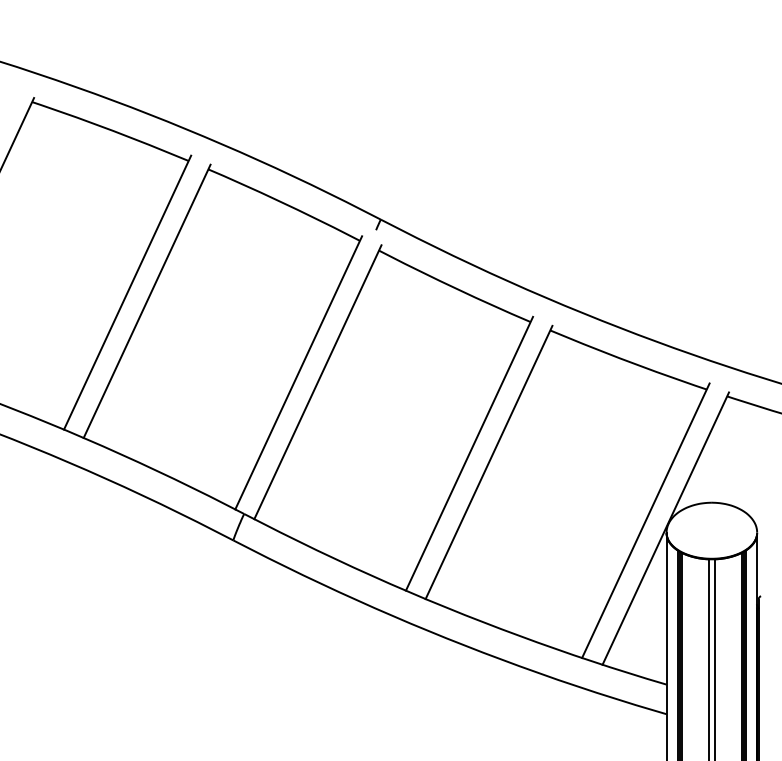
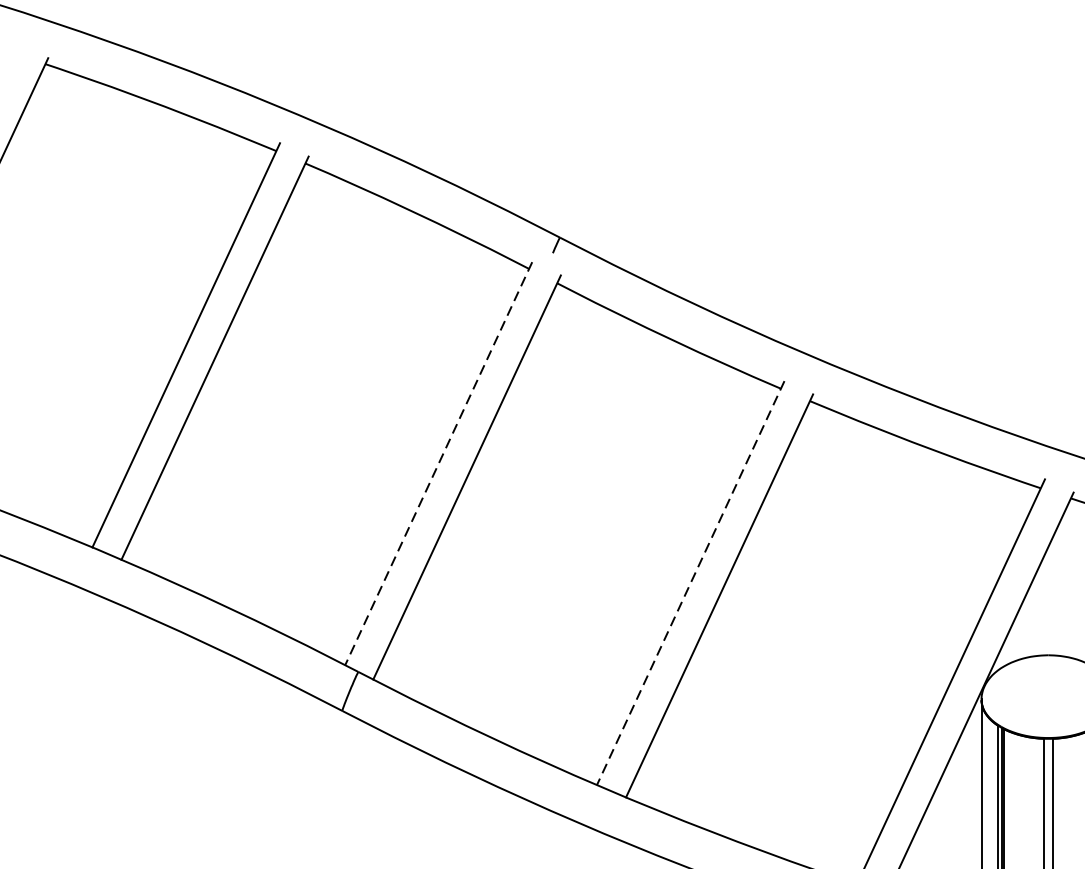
line: (298, 372) -> (438, 463), solid -> dashed
line: (469, 453) -> (690, 582), solid -> dashed

